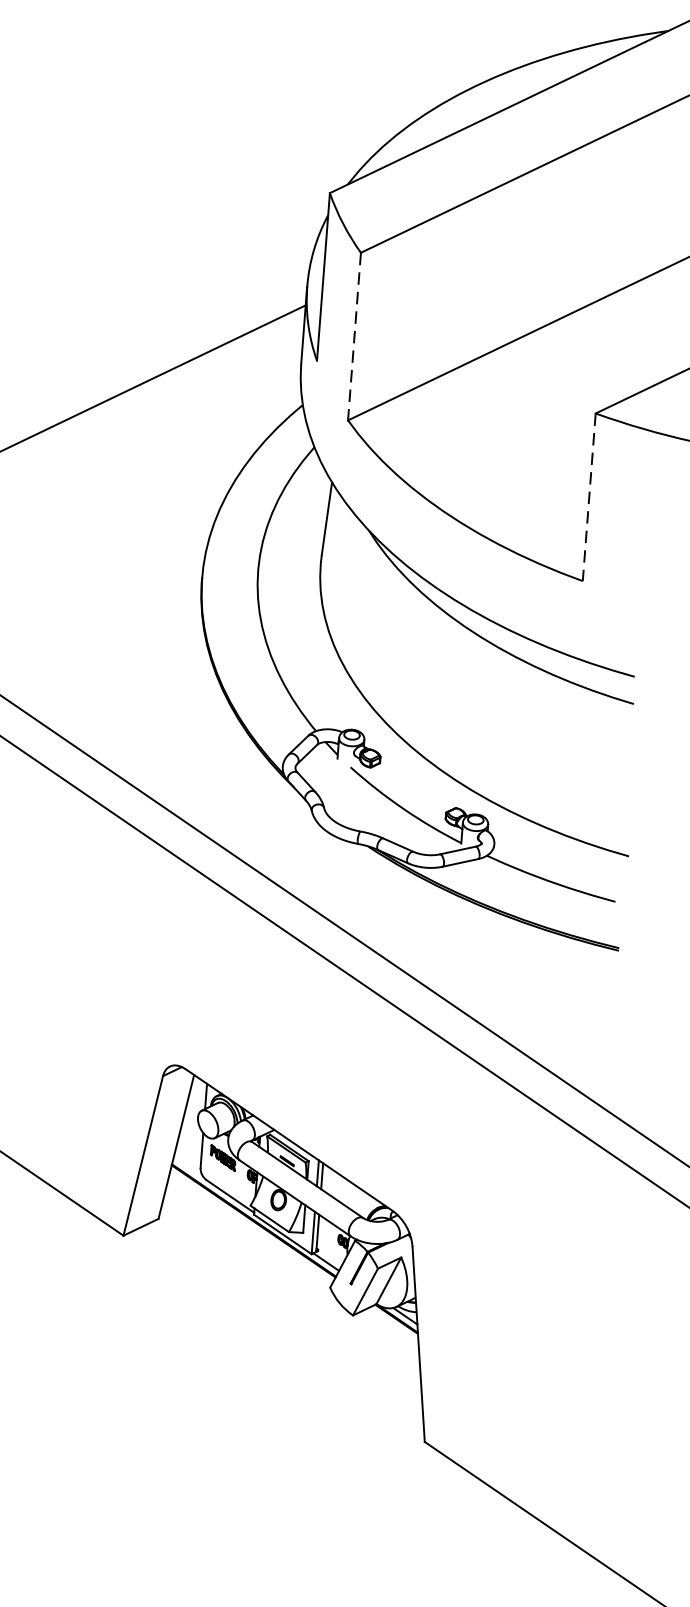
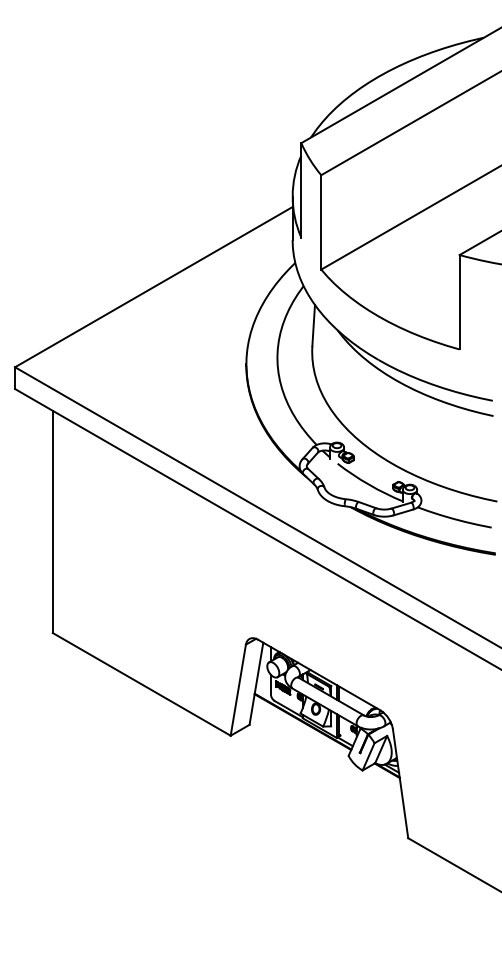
line: (354, 336) -> (321, 222), dashed -> solid
line: (589, 497) -> (459, 302), dashed -> solid

